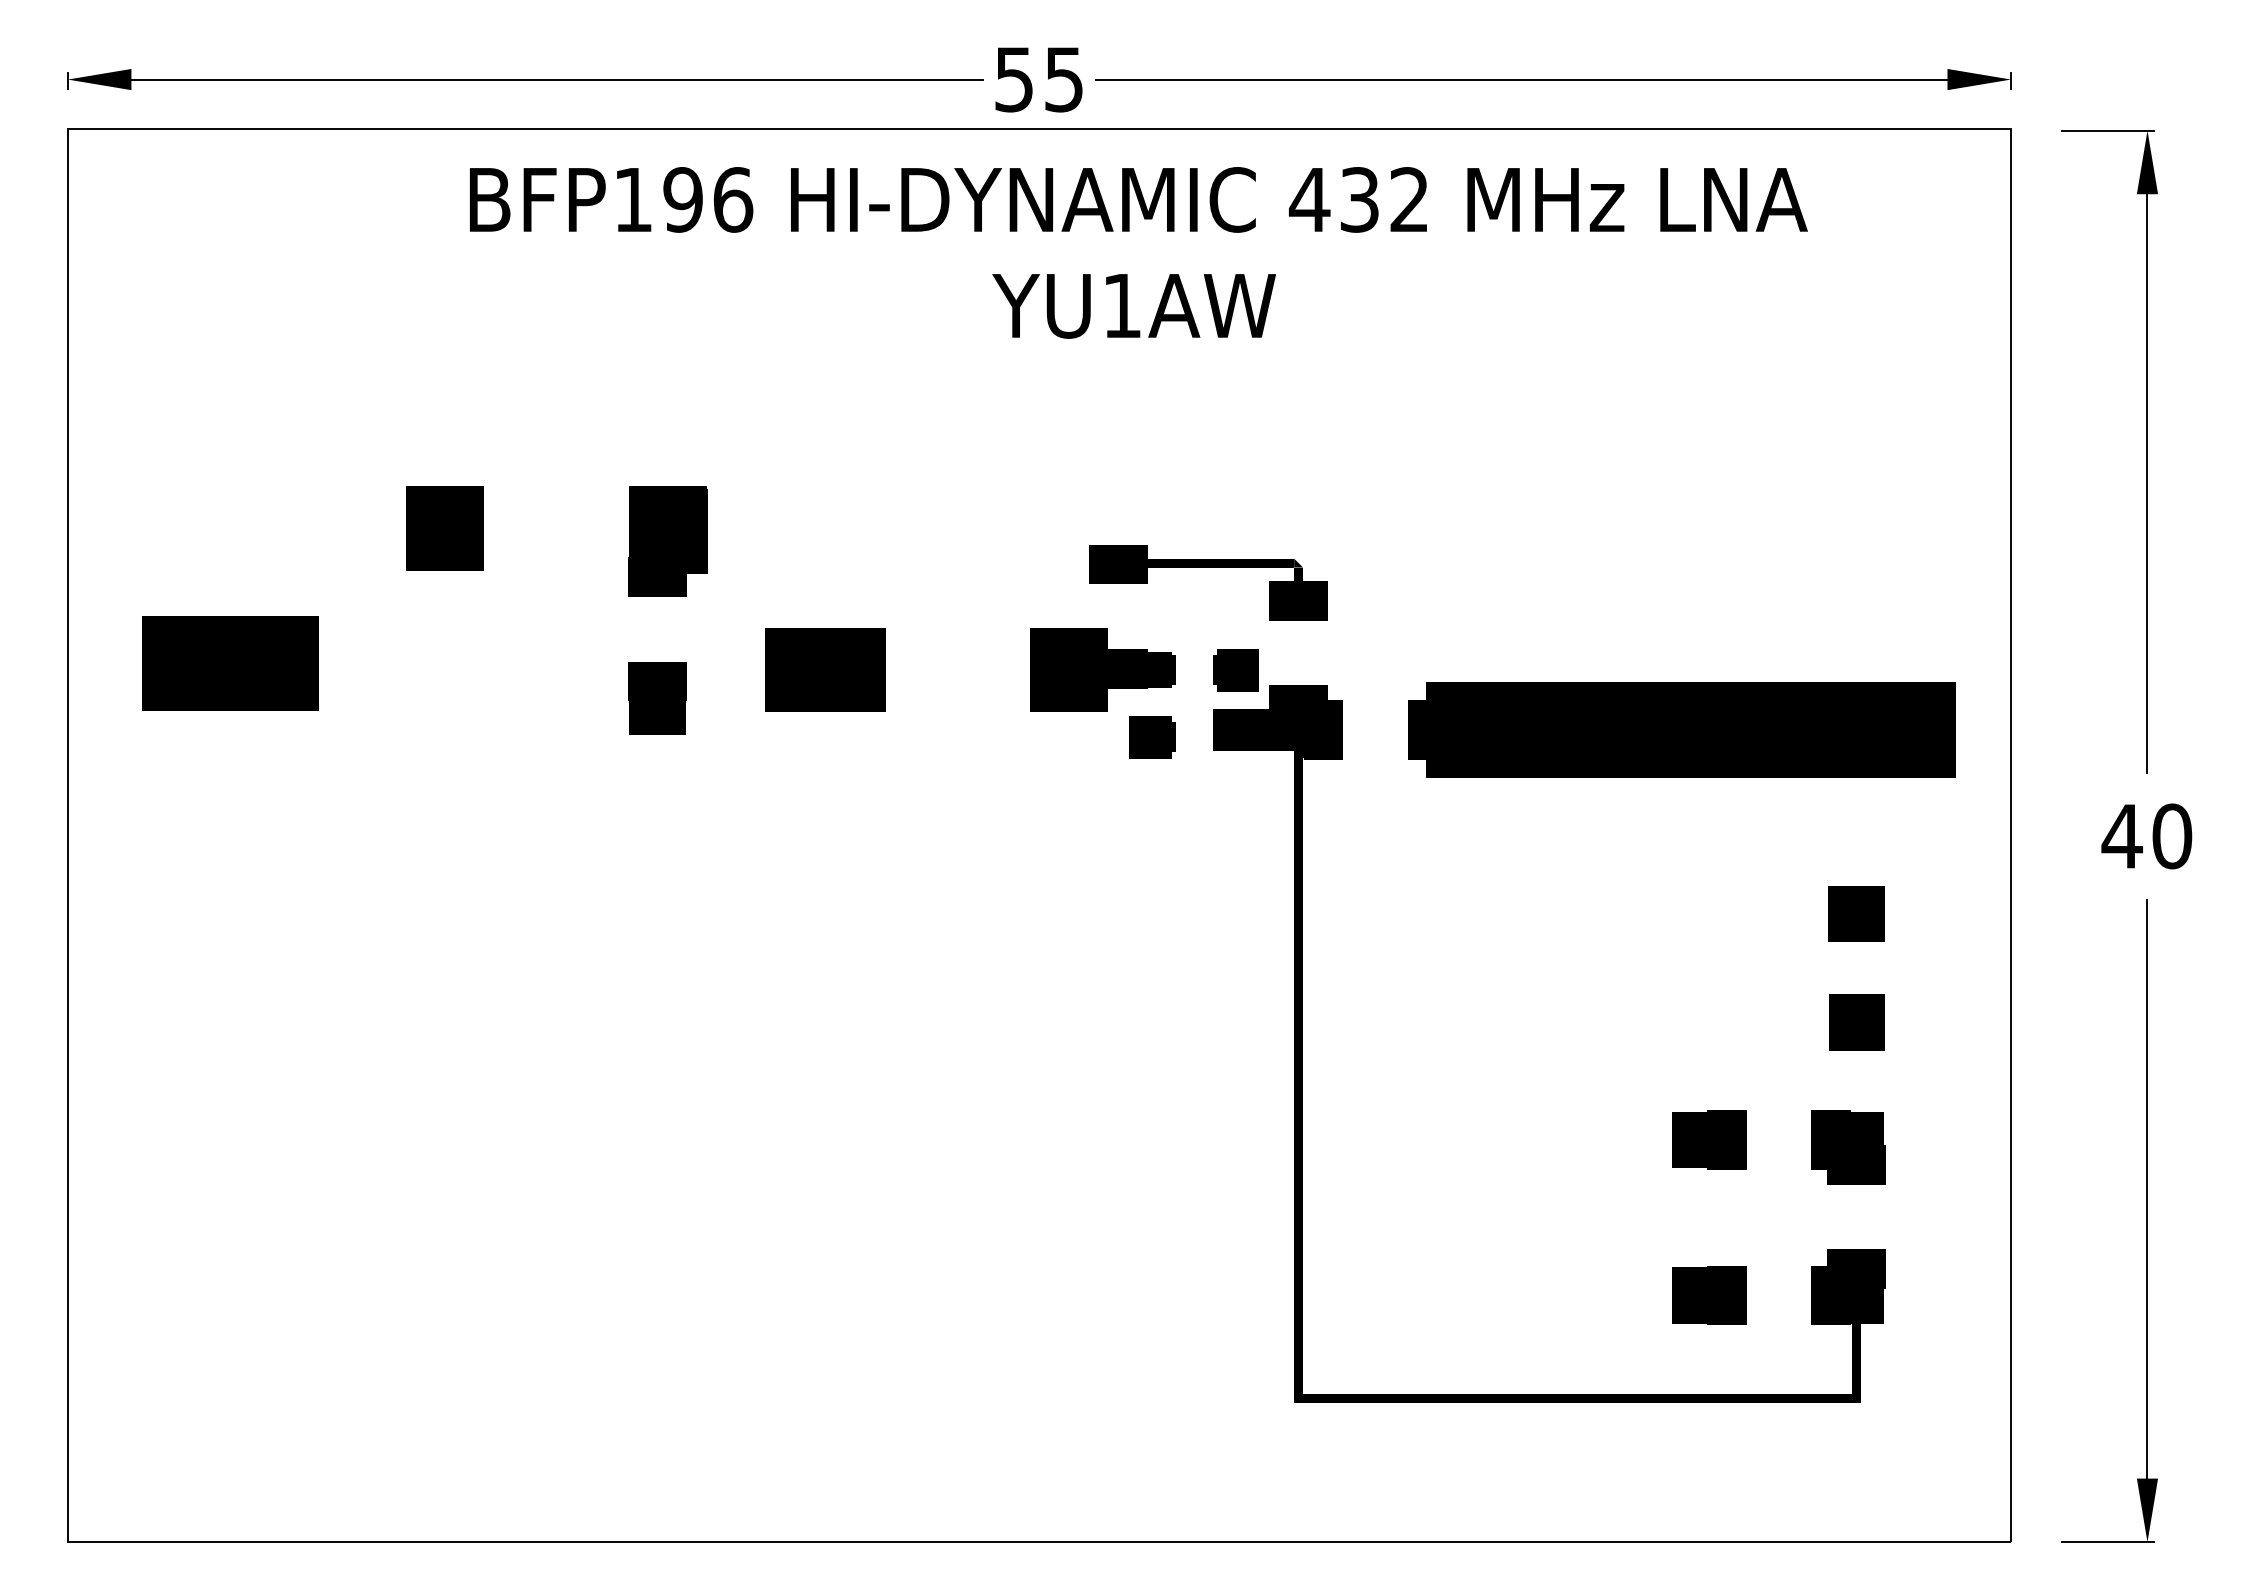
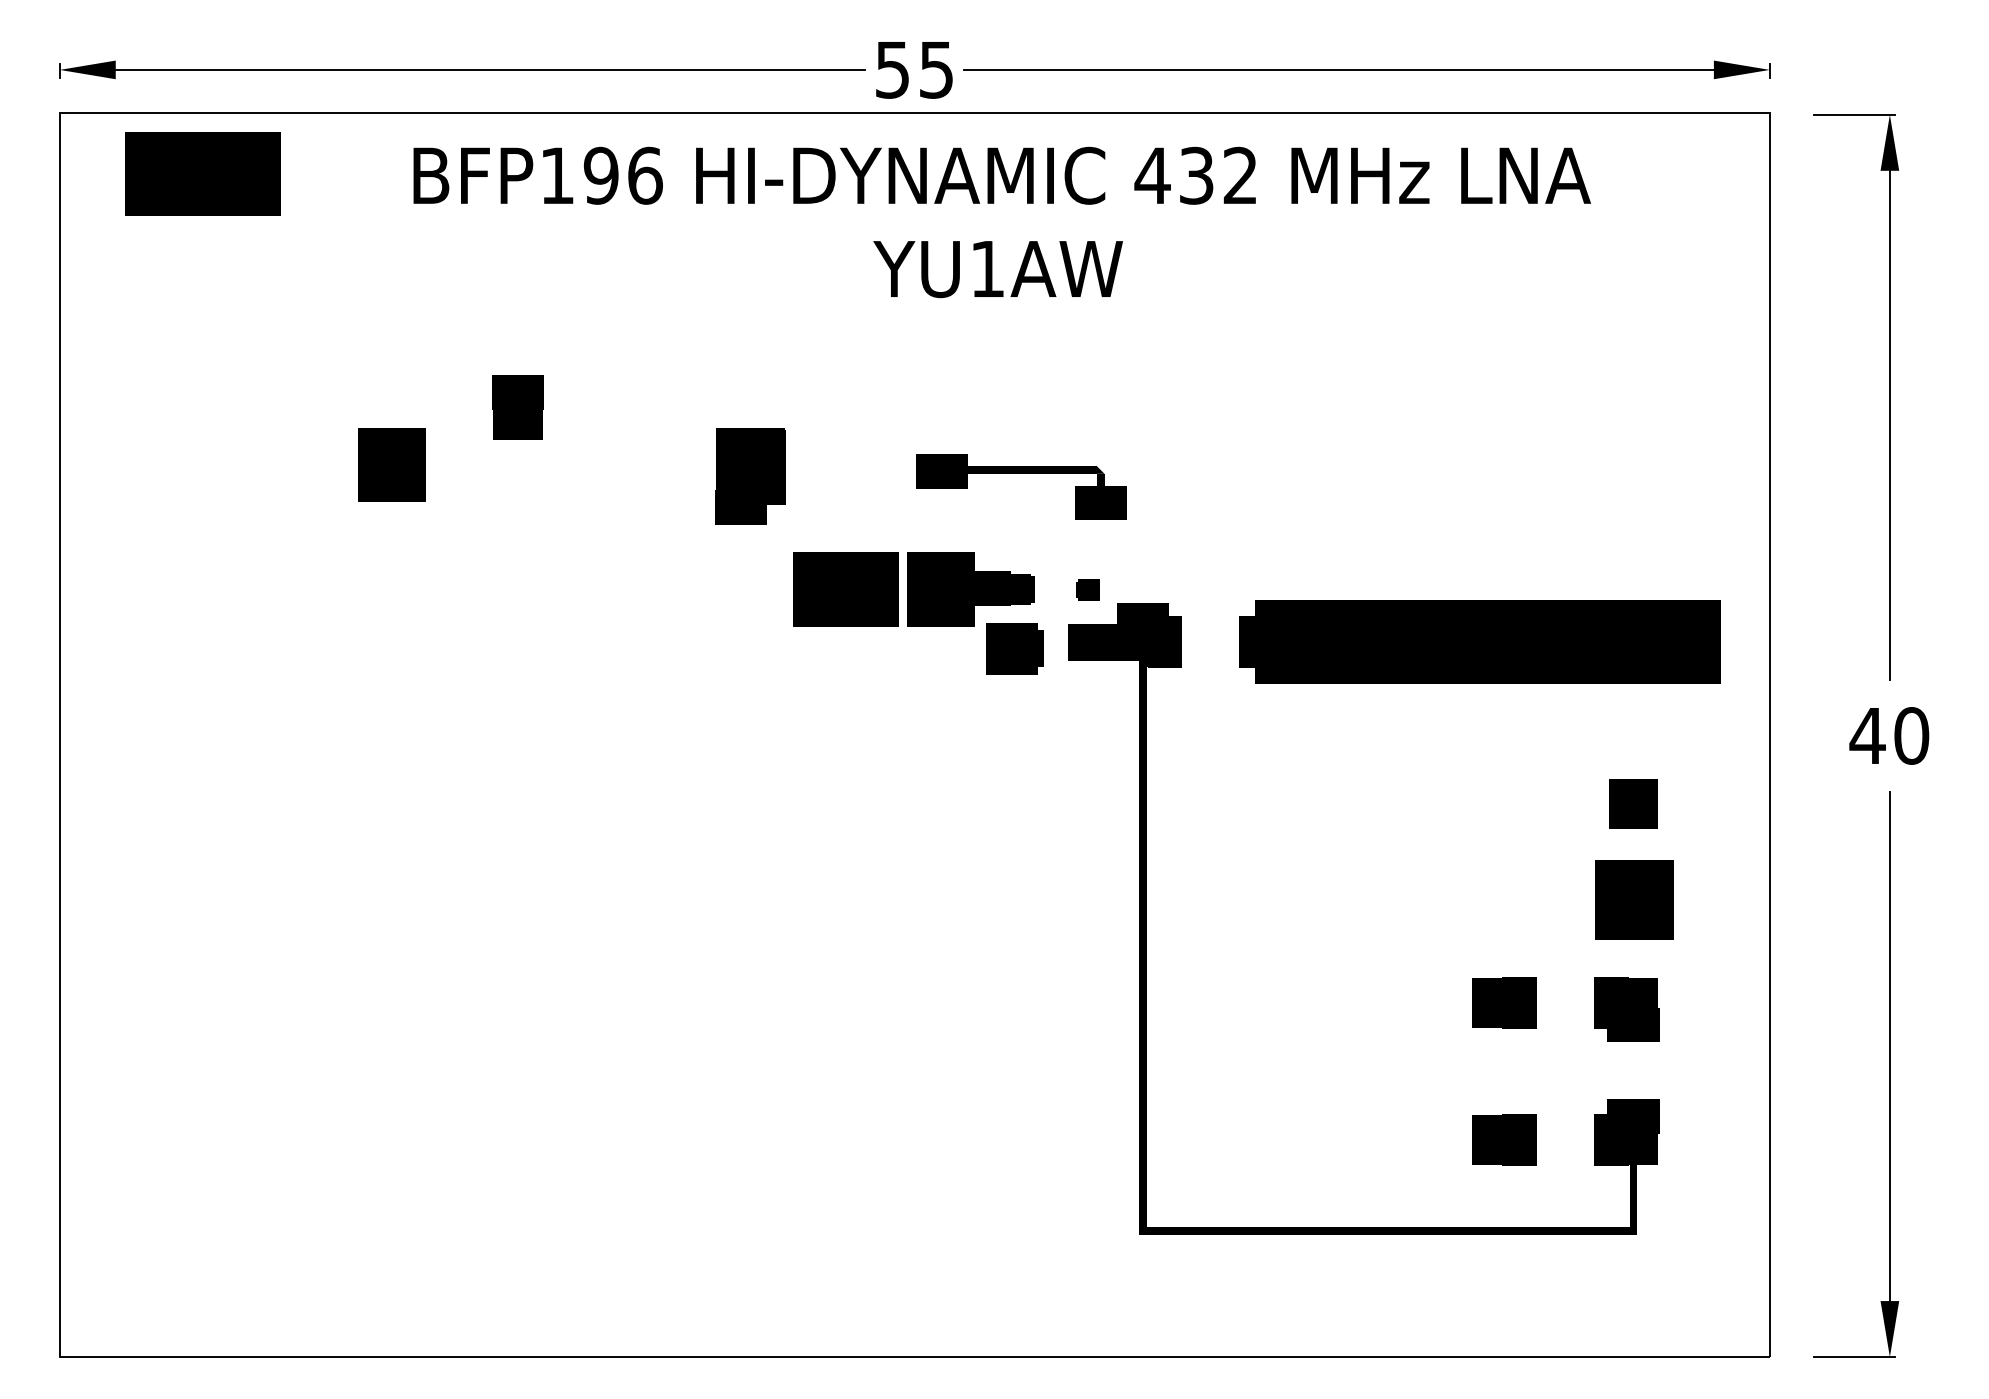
part: (667, 541) -> (750, 476), moved
part: (1208, 567) -> (1021, 473), moved
part: (230, 663) -> (202, 173), moved
part: (825, 669) -> (846, 589), moved
part: (1235, 670) -> (1087, 589), size x0.6
part: (657, 698) -> (517, 407), moved
part: (1152, 737) -> (1014, 648), size x1.4
part: (1856, 1022) -> (1633, 899), size x1.6

